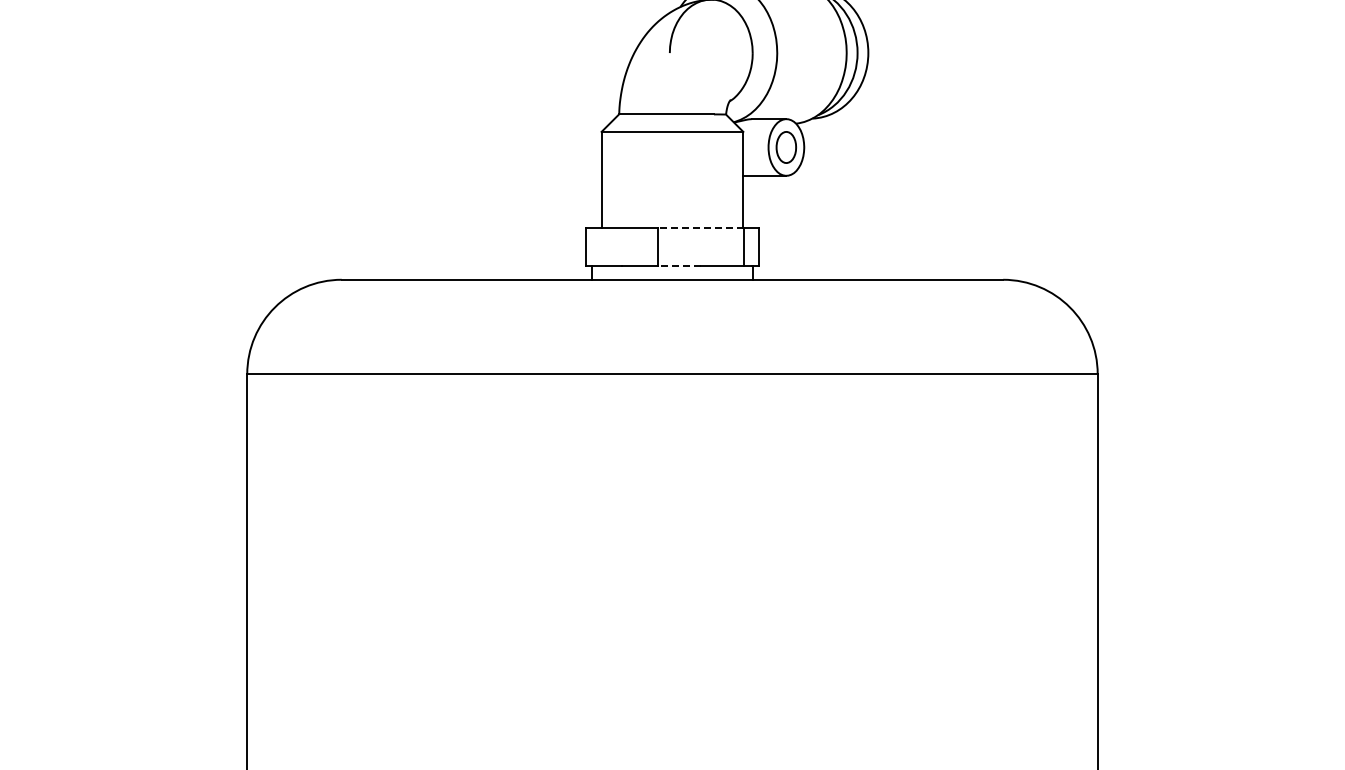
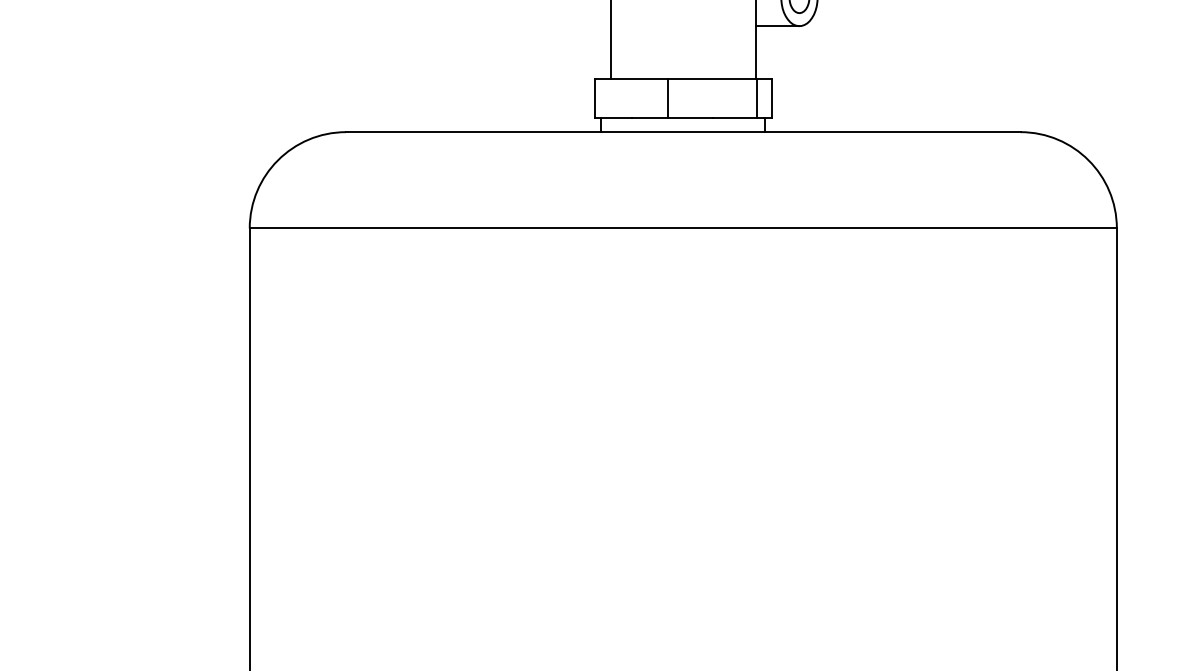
line: (700, 227) -> (711, 78), dashed -> solid
line: (679, 265) -> (690, 117), dashed -> solid

